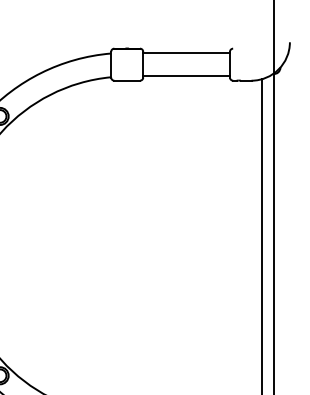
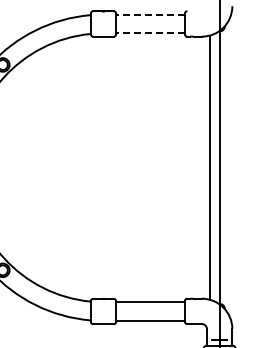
line: (186, 52) -> (150, 14), solid -> dashed
line: (186, 76) -> (150, 33), solid -> dashed

